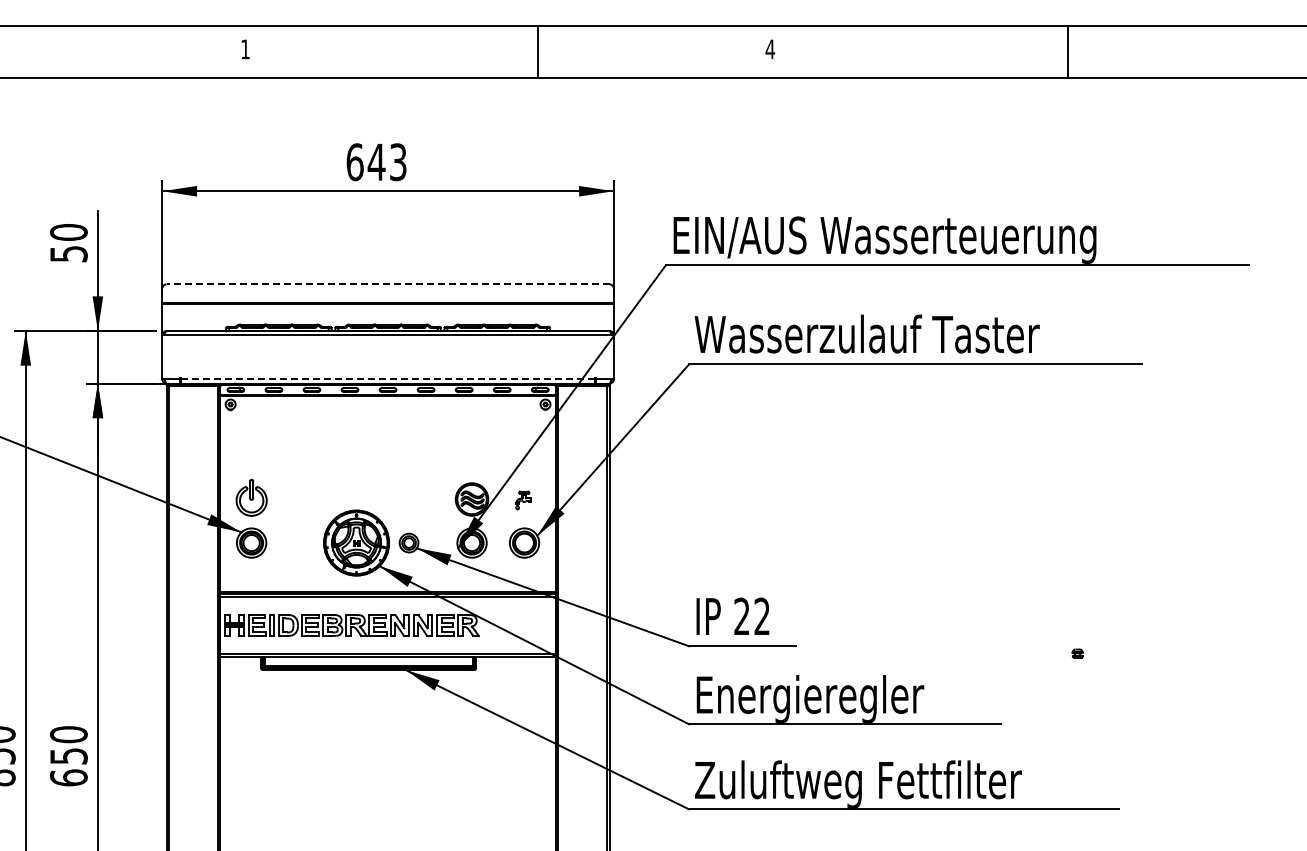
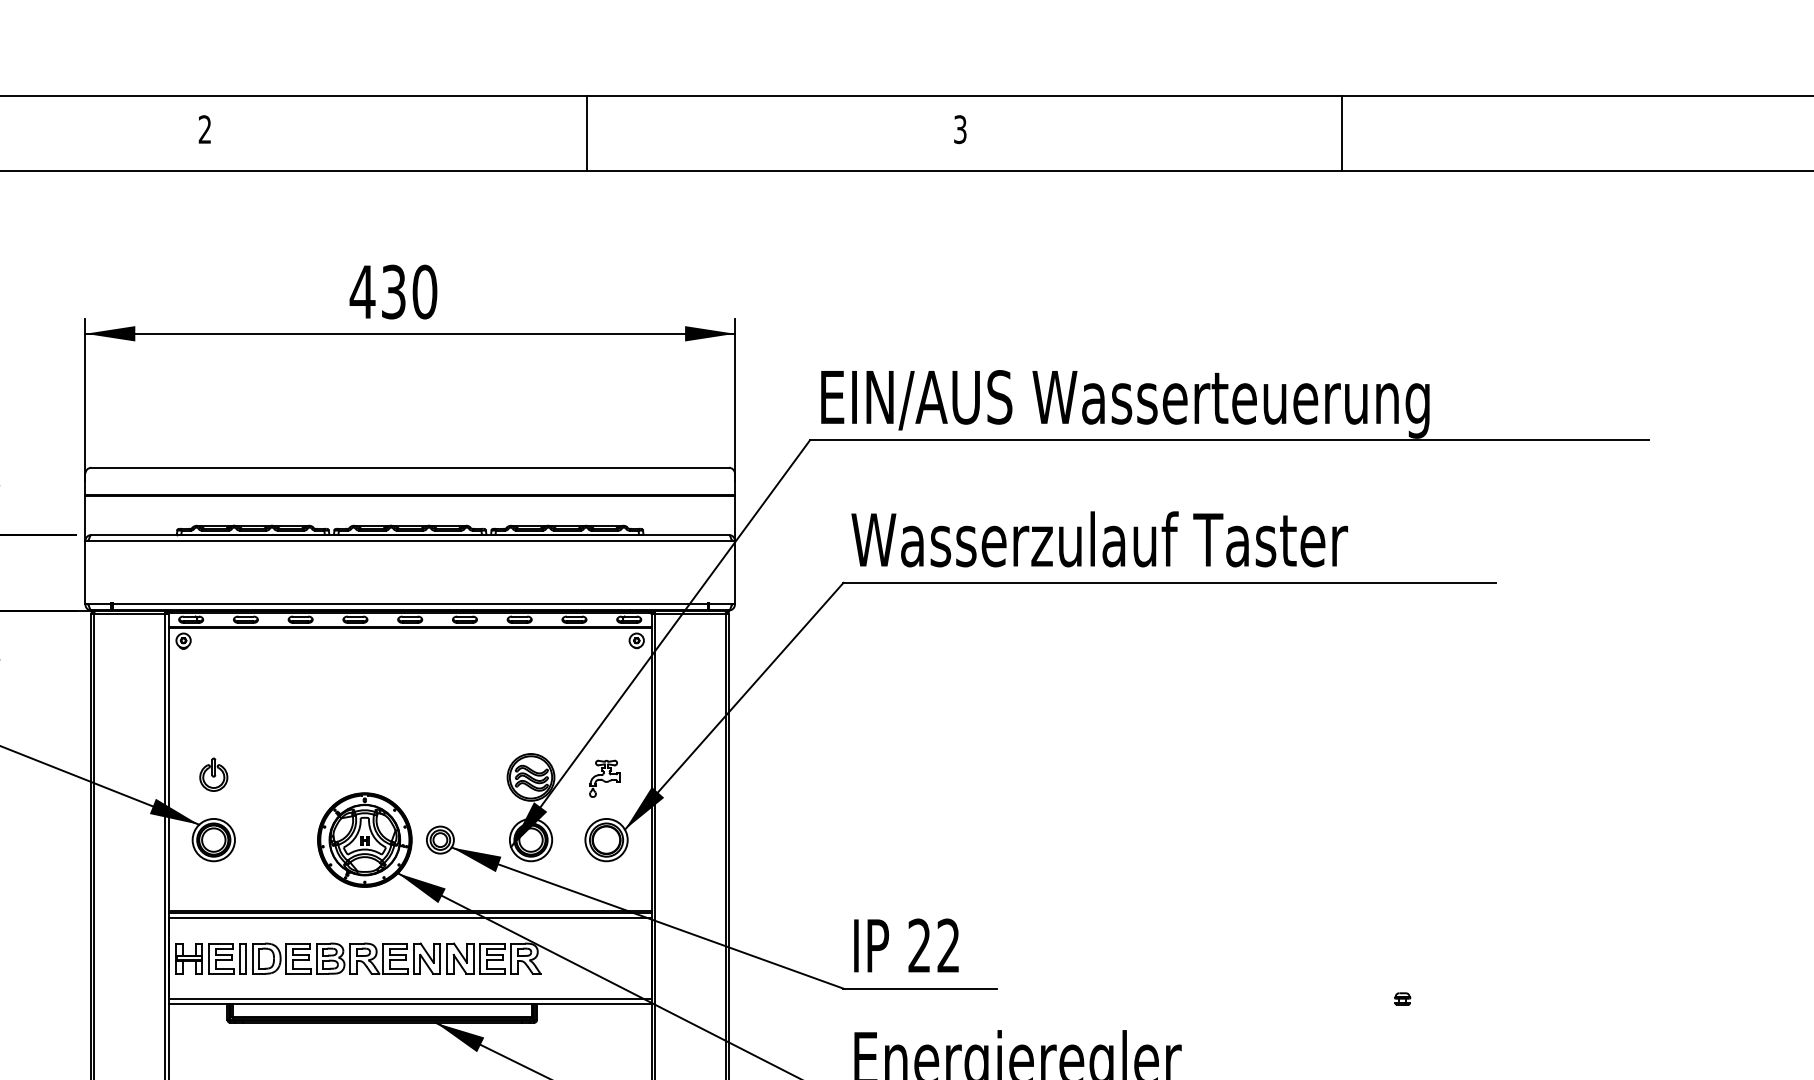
text: (245, 49) -> (205, 129), 1 -> 2
text: (770, 49) -> (960, 129), 4 -> 3
line: (538, 51) -> (587, 132), moved
line: (1067, 51) -> (1341, 132), moved
text: (376, 162) -> (393, 292), 643 -> 430
line: (387, 284) -> (409, 467), dashed -> solid
line: (388, 379) -> (410, 604), dashed -> solid
part: (251, 497) -> (213, 774), size x0.62
part: (523, 500) -> (605, 778), size x1.43

